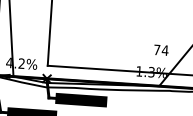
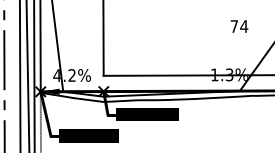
text: (161, 50) -> (239, 26), moved

